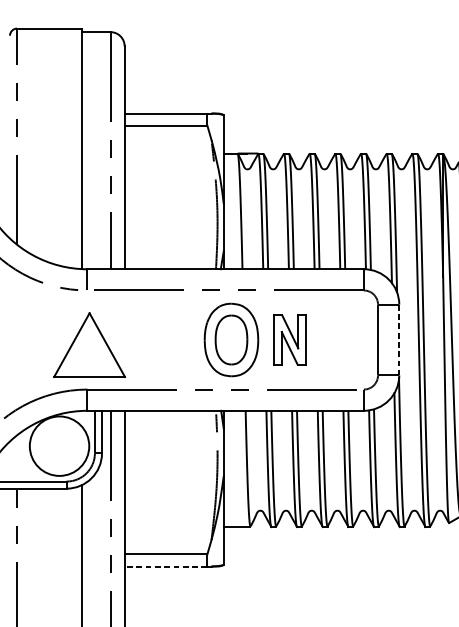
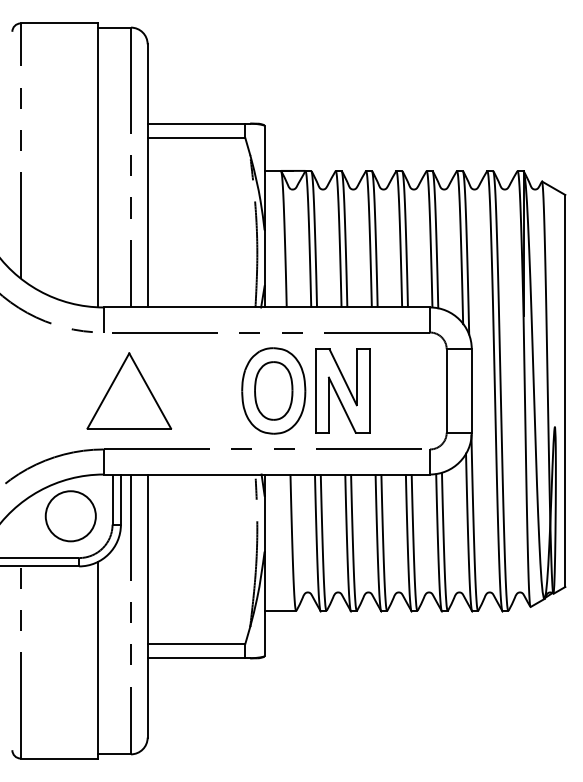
part: (289, 339) -> (342, 390), size x1.43
line: (399, 340) -> (471, 391), dashed -> solid
part: (89, 344) -> (129, 390), moved
circle: (59, 446) -> (70, 516), size x0.71
line: (166, 566) -> (196, 658), dashed -> solid

